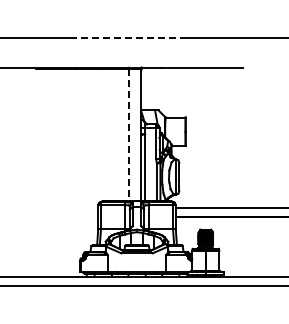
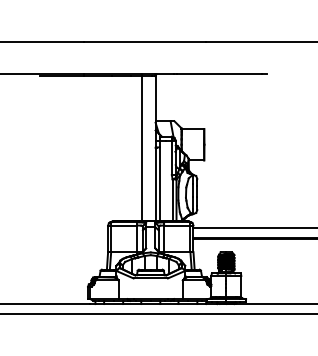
line: (131, 38) -> (144, 42), dashed -> solid
line: (129, 135) -> (142, 148), dashed -> solid

